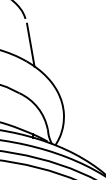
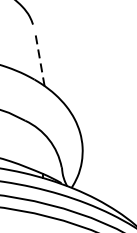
line: (30, 45) -> (39, 59), solid -> dashed

